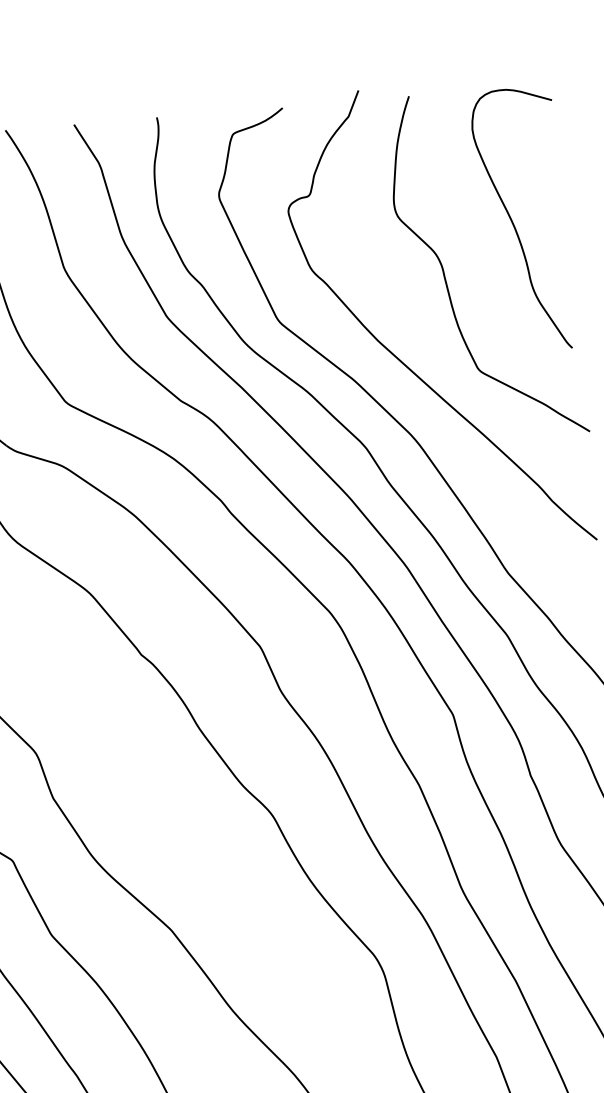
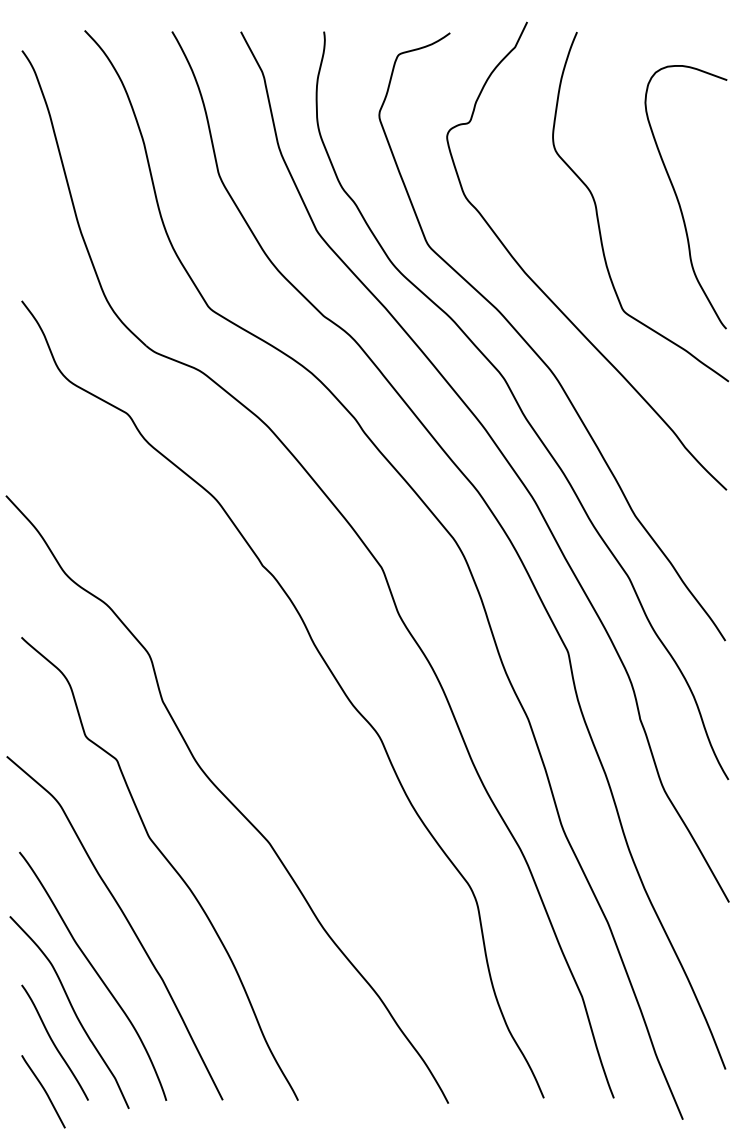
curve: (513, 222) -> (678, 198), moved

